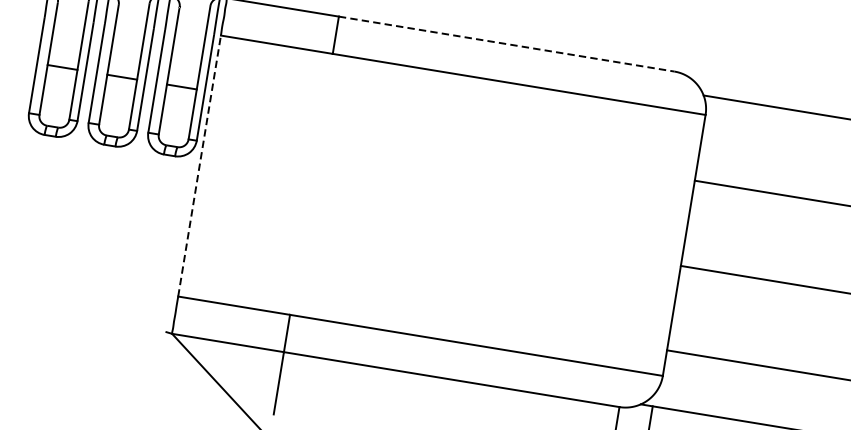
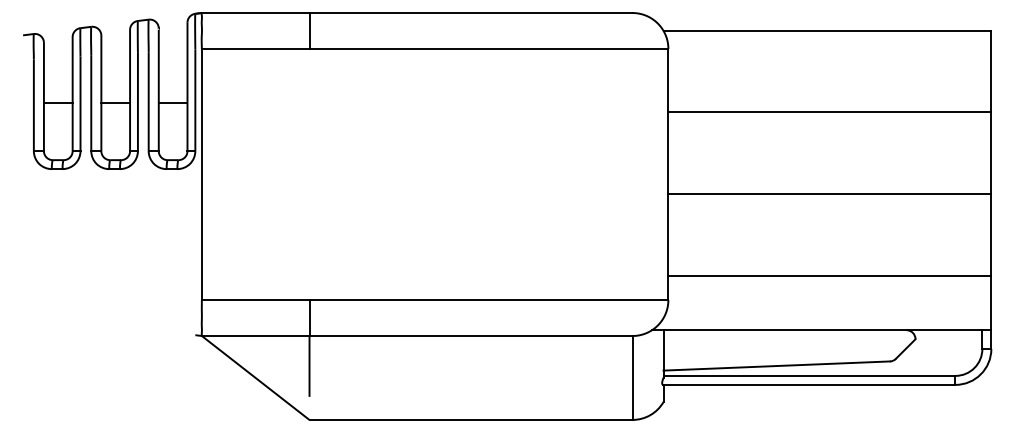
line: (507, 44) -> (471, 13), dashed -> solid
line: (199, 165) -> (201, 174), dashed -> solid

